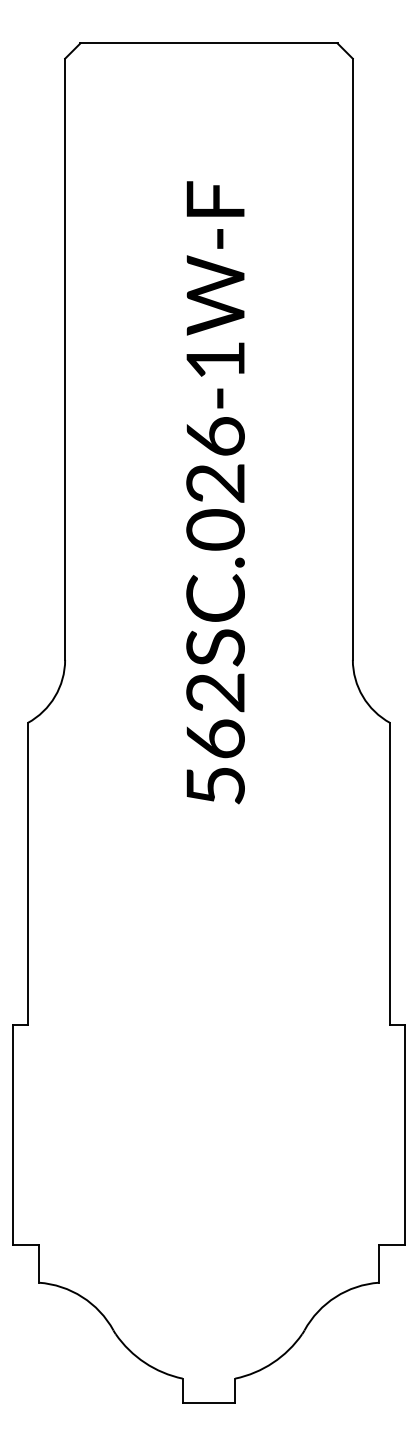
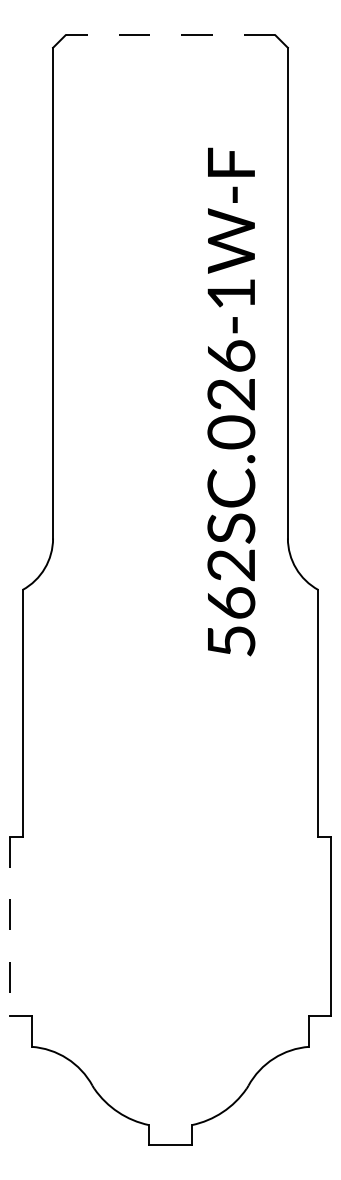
line: (208, 43) -> (170, 35), solid -> dashed
text: (215, 492) -> (231, 401), moved
line: (12, 1134) -> (10, 925), solid -> dashed

